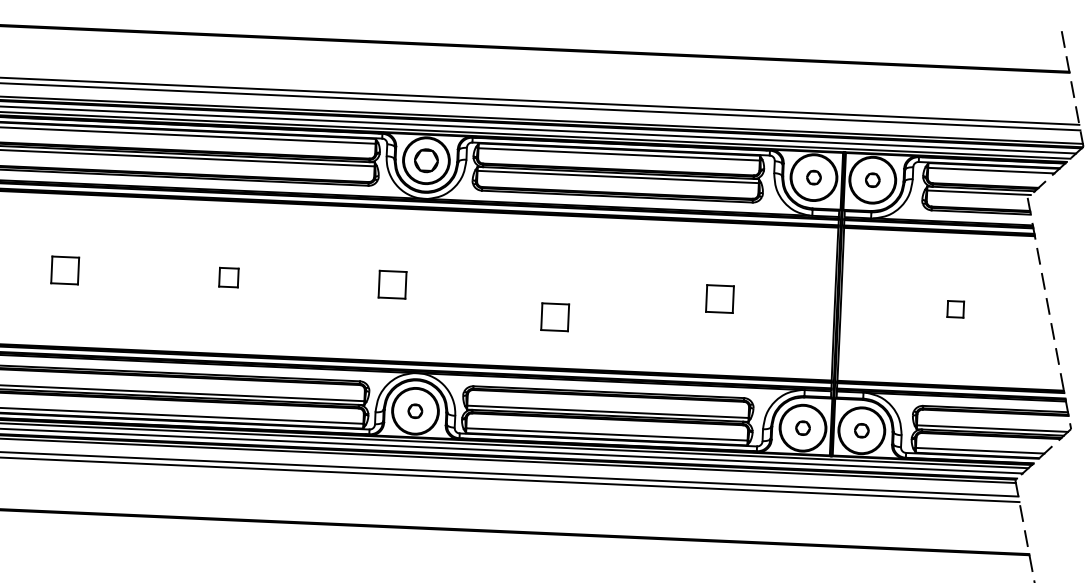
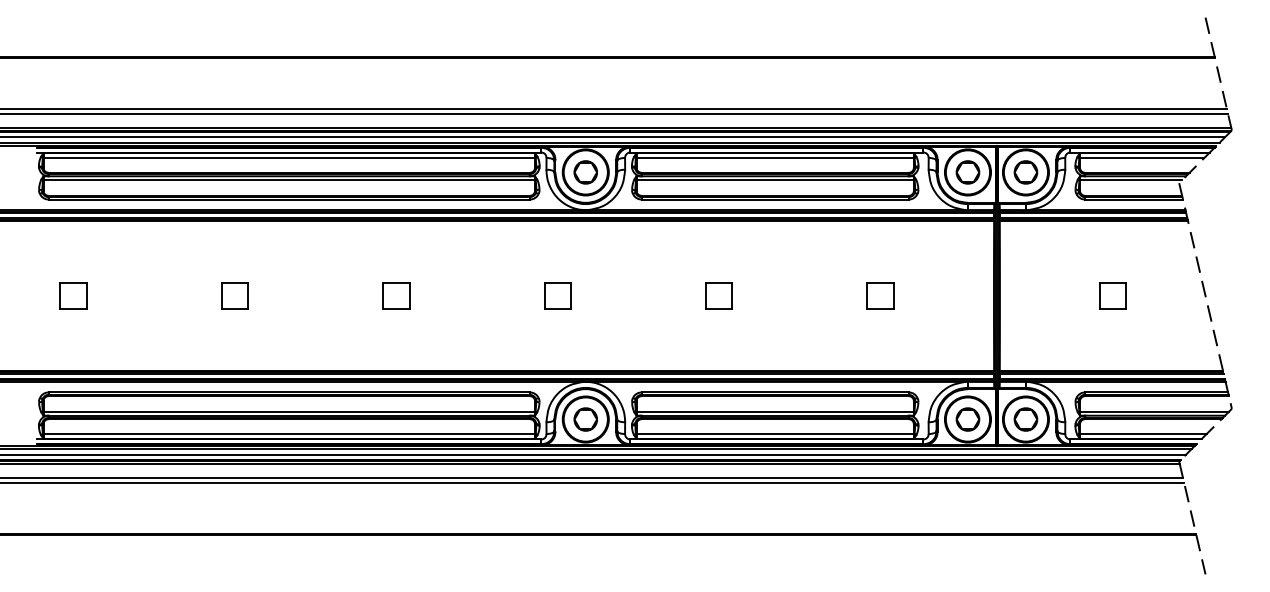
part: (813, 177) -> (967, 172), size x1.67
part: (872, 180) -> (1025, 172), size x1.67
part: (229, 277) -> (396, 295), size x1.43
part: (955, 308) -> (1112, 295), size x1.67
part: (554, 316) -> (718, 295), moved
part: (415, 411) -> (585, 419), size x1.67
part: (802, 428) -> (967, 419), size x1.67
part: (861, 430) -> (1025, 419), size x1.67

